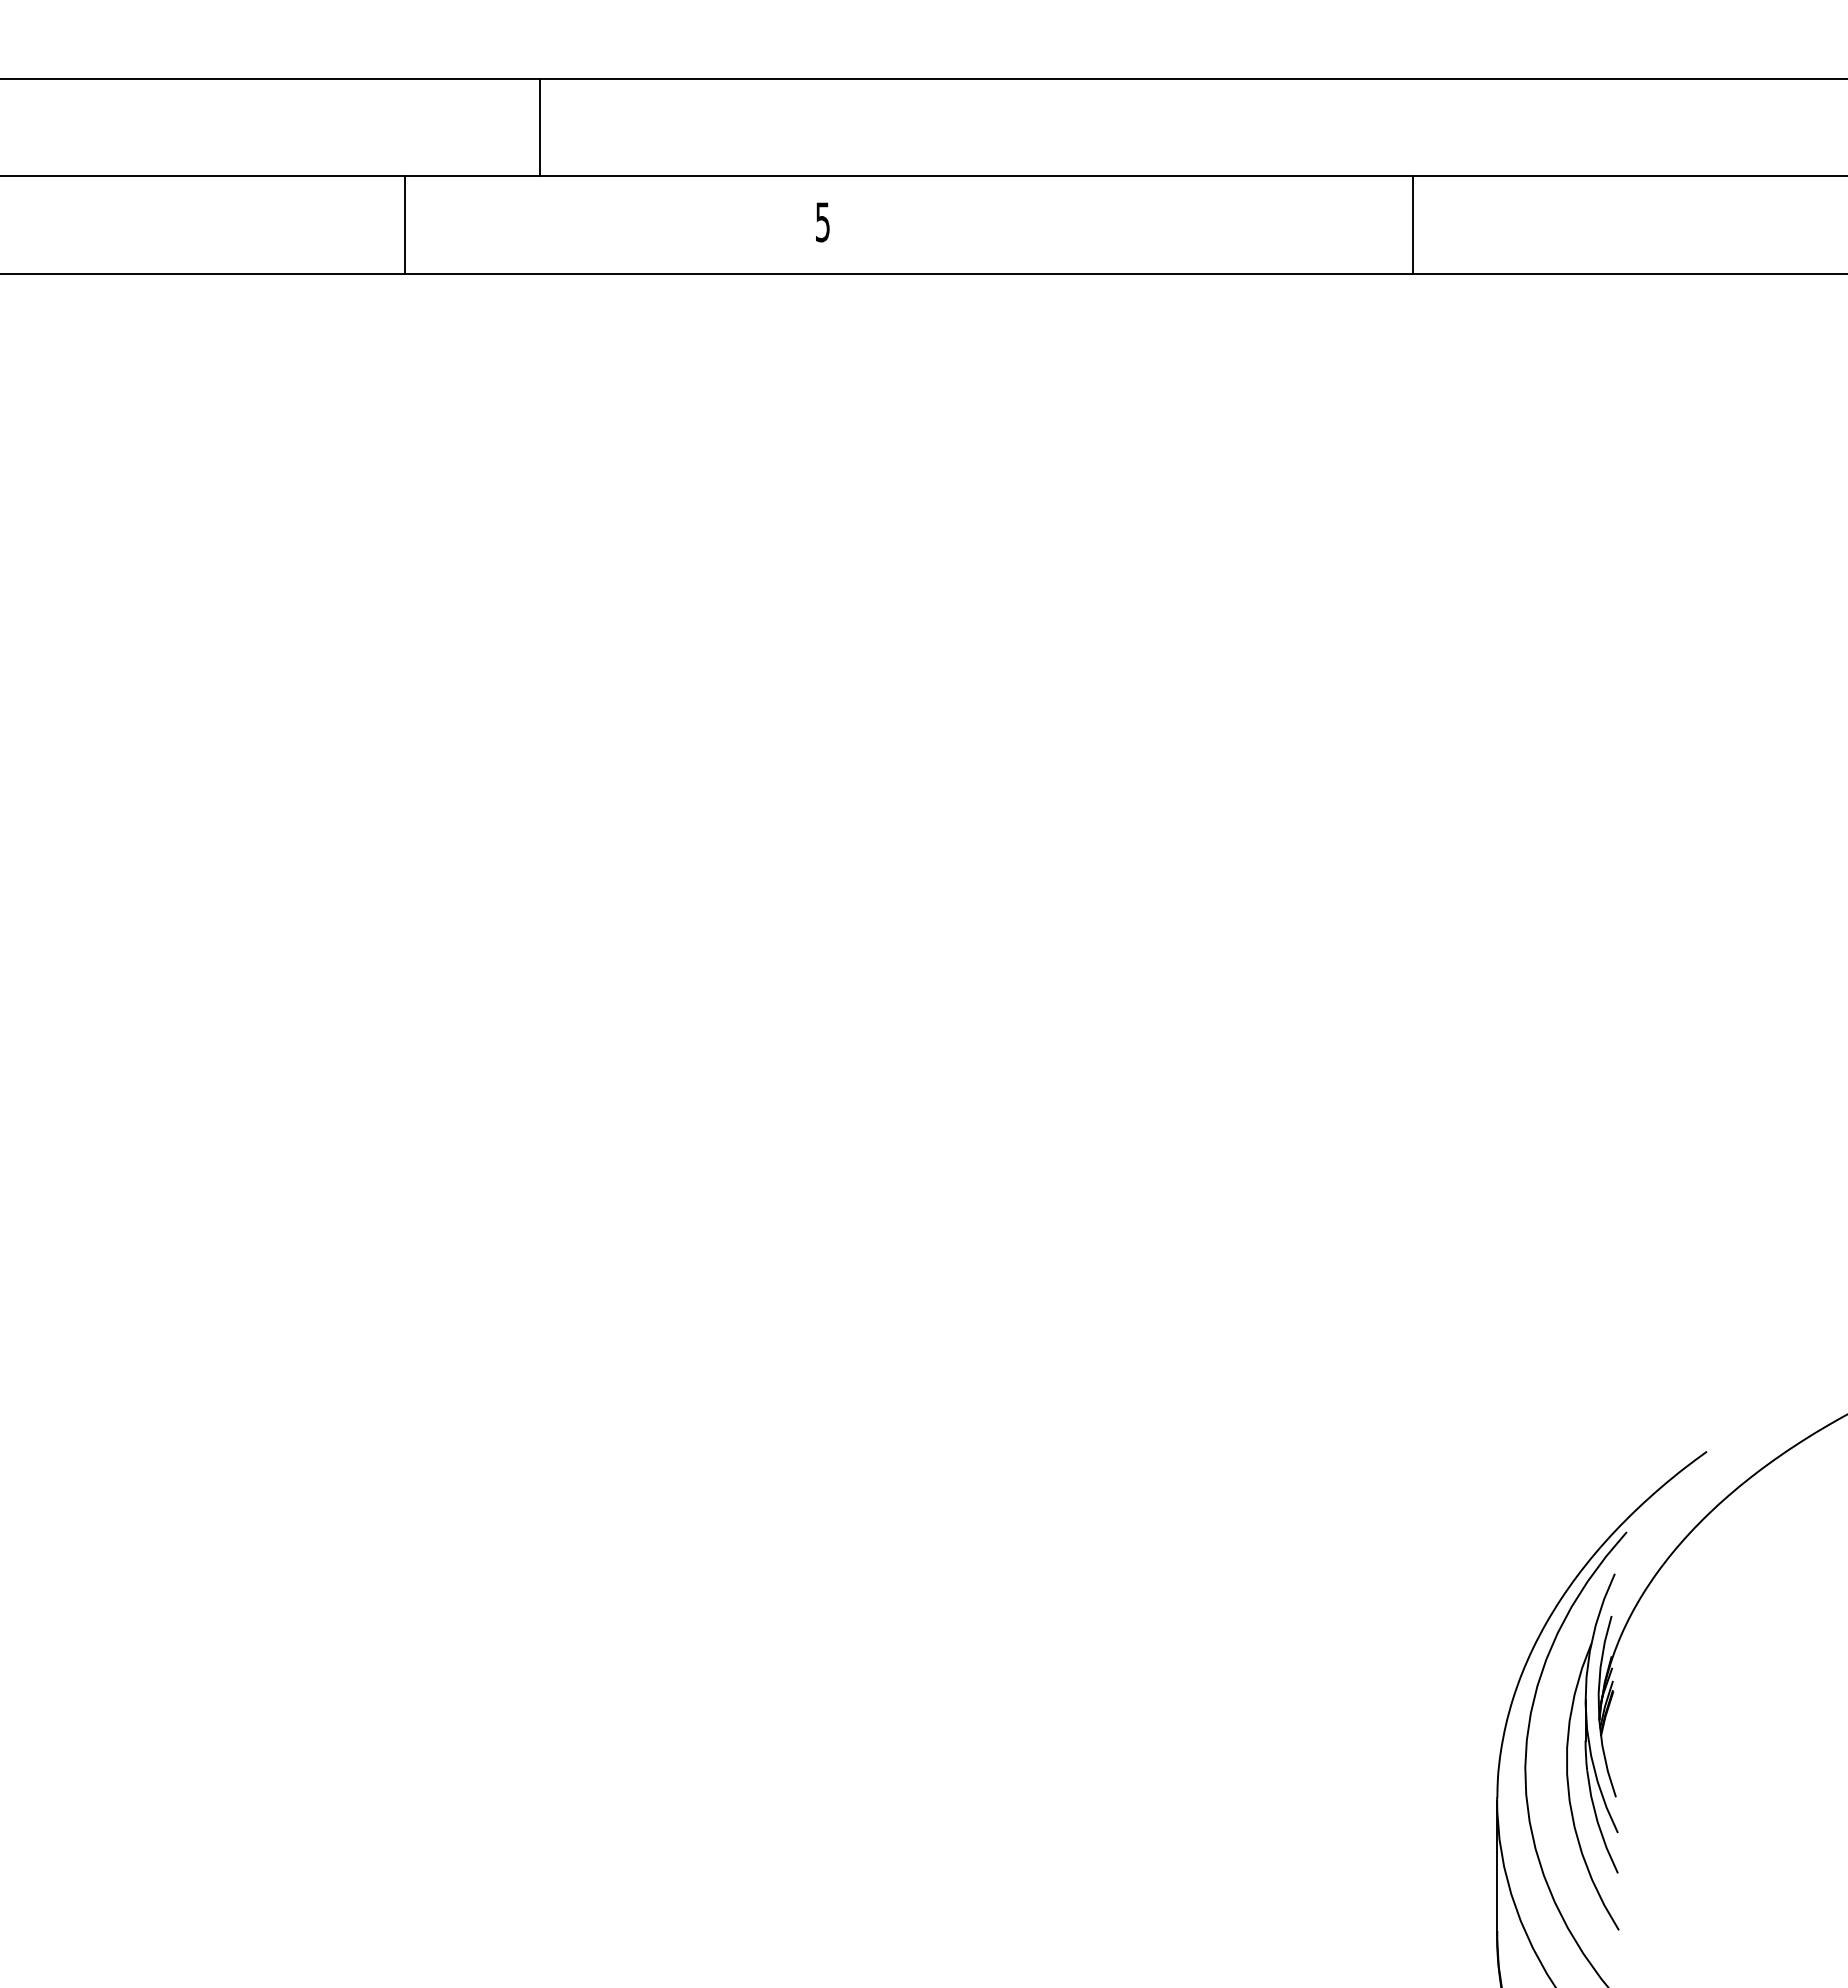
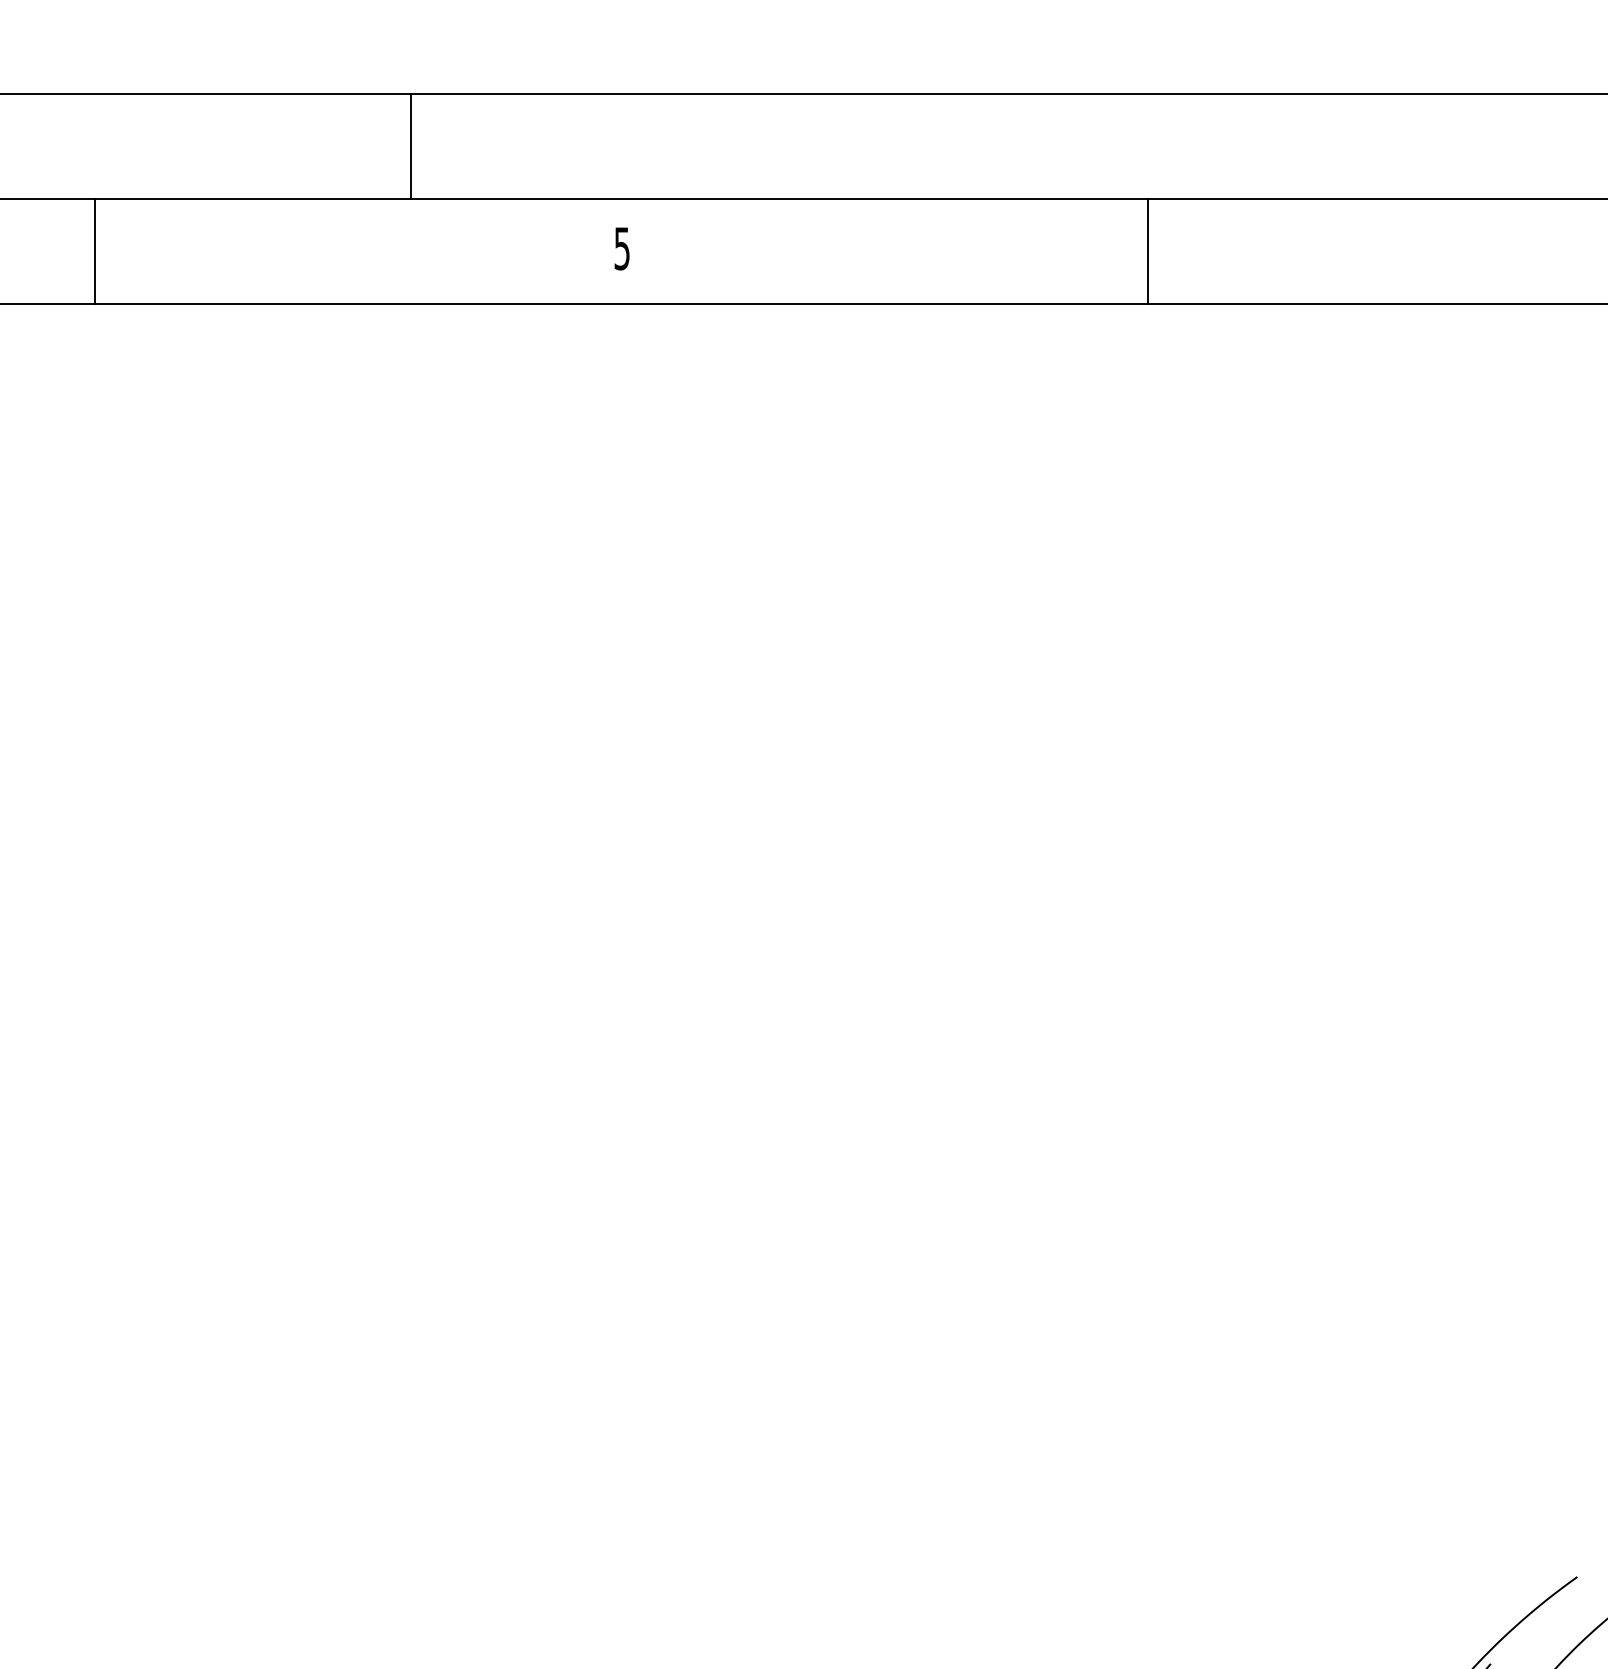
line: (540, 127) -> (411, 146), moved
line: (404, 224) -> (94, 251), moved
line: (1412, 224) -> (1147, 251), moved

